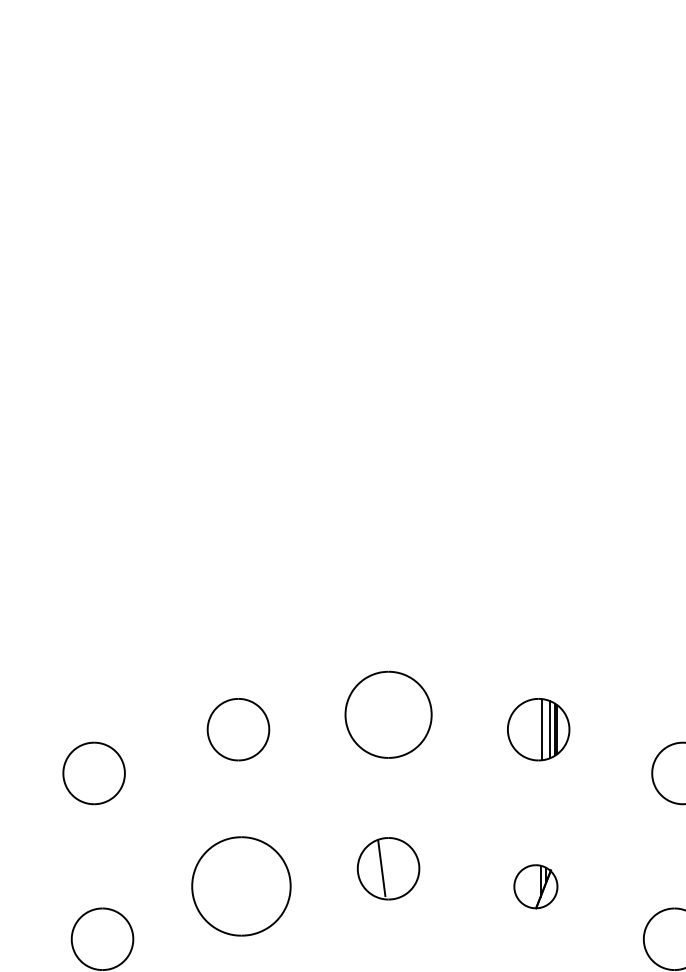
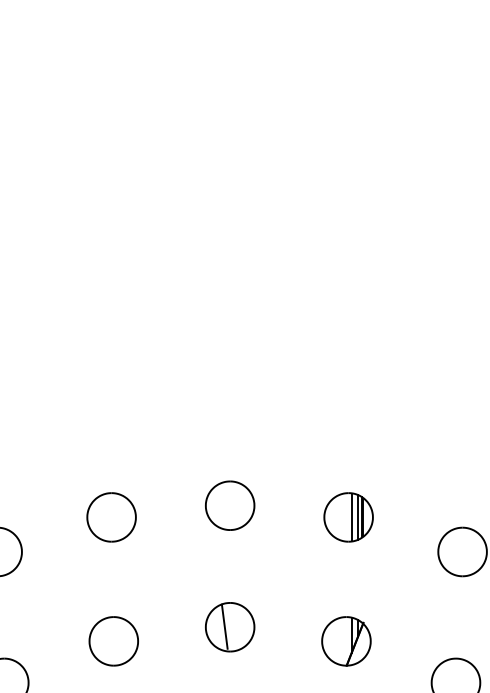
part: (388, 714) -> (230, 505), size x0.71
part: (240, 886) -> (113, 641), size x0.62
part: (535, 886) -> (346, 641), size x1.43

